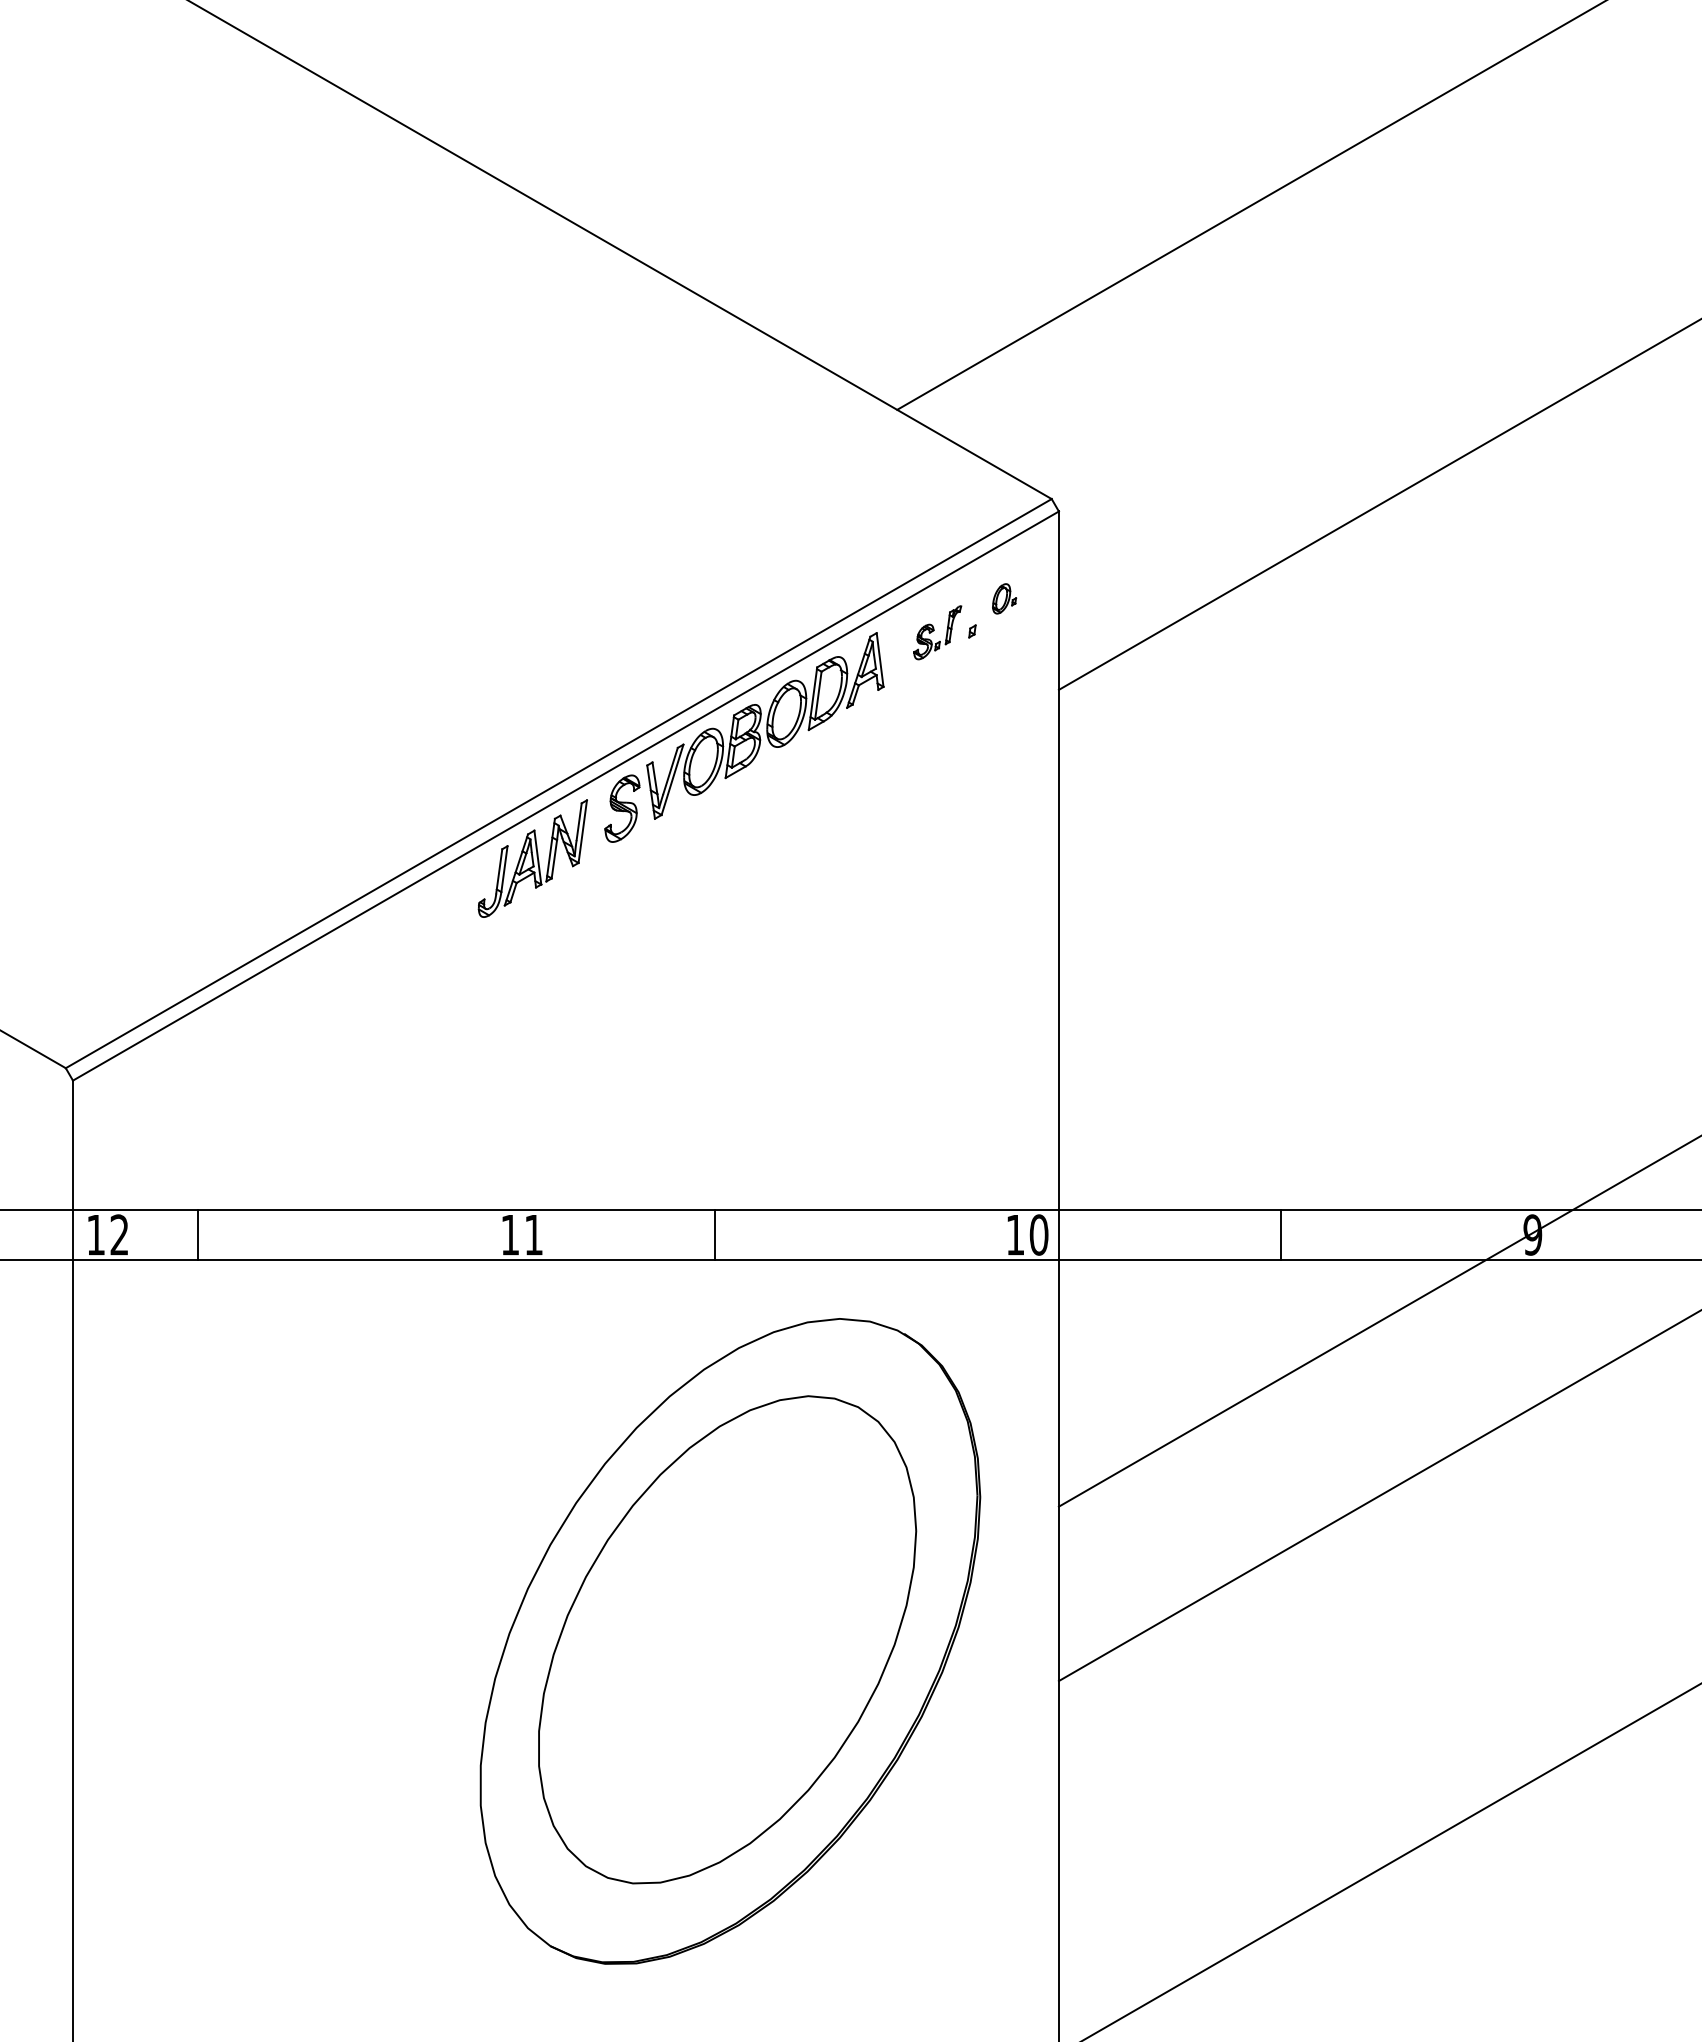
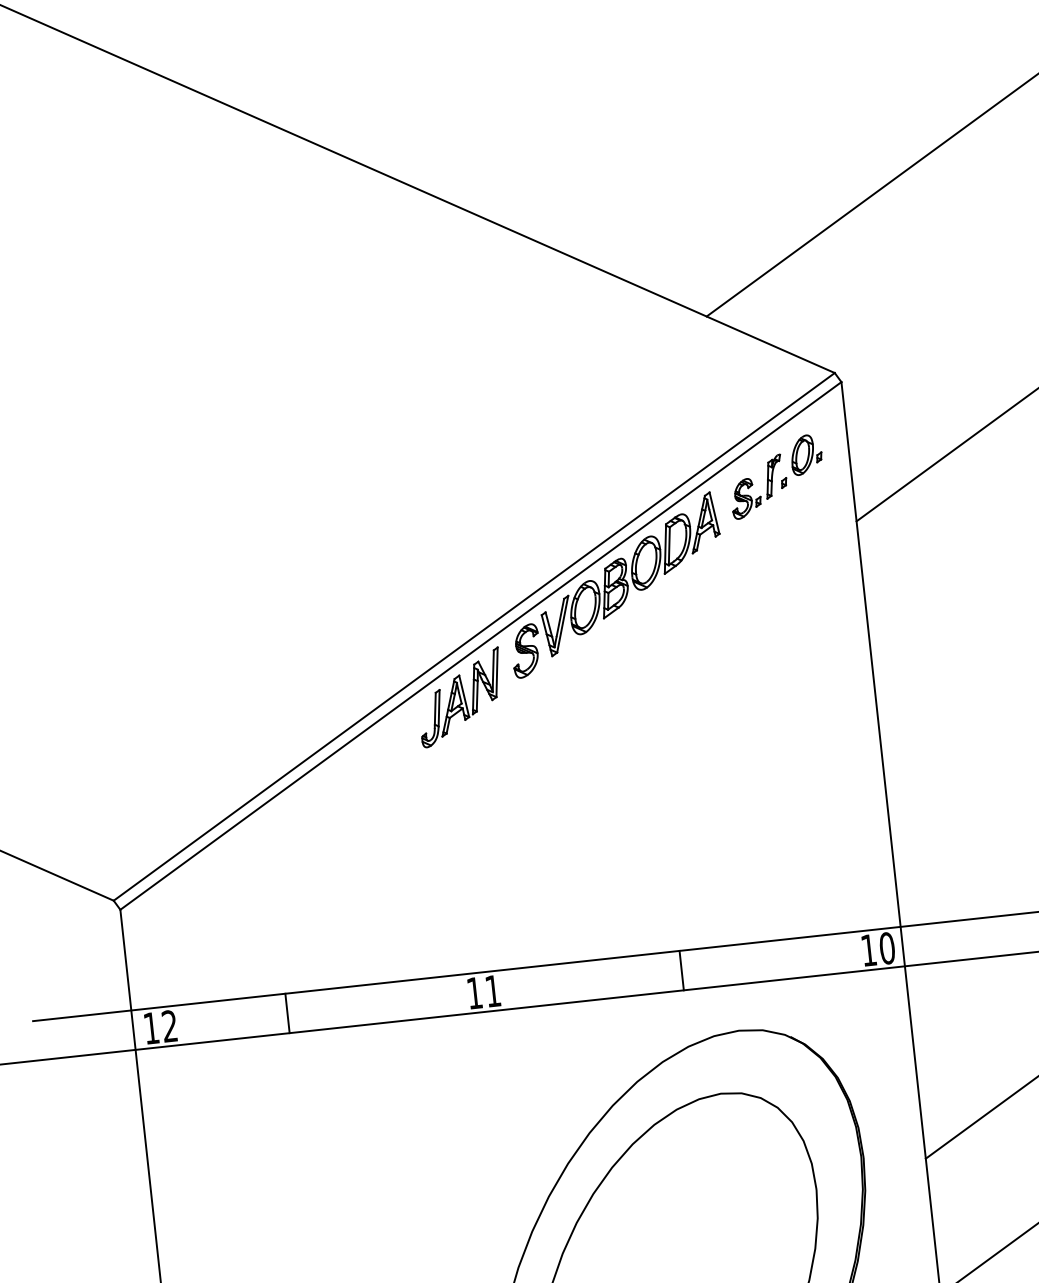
part: (1004, 598) -> (806, 454), size x1.67
part: (937, 632) -> (756, 486), size x1.43
line: (198, 1234) -> (287, 1013), moved
line: (714, 1234) -> (681, 970), moved

